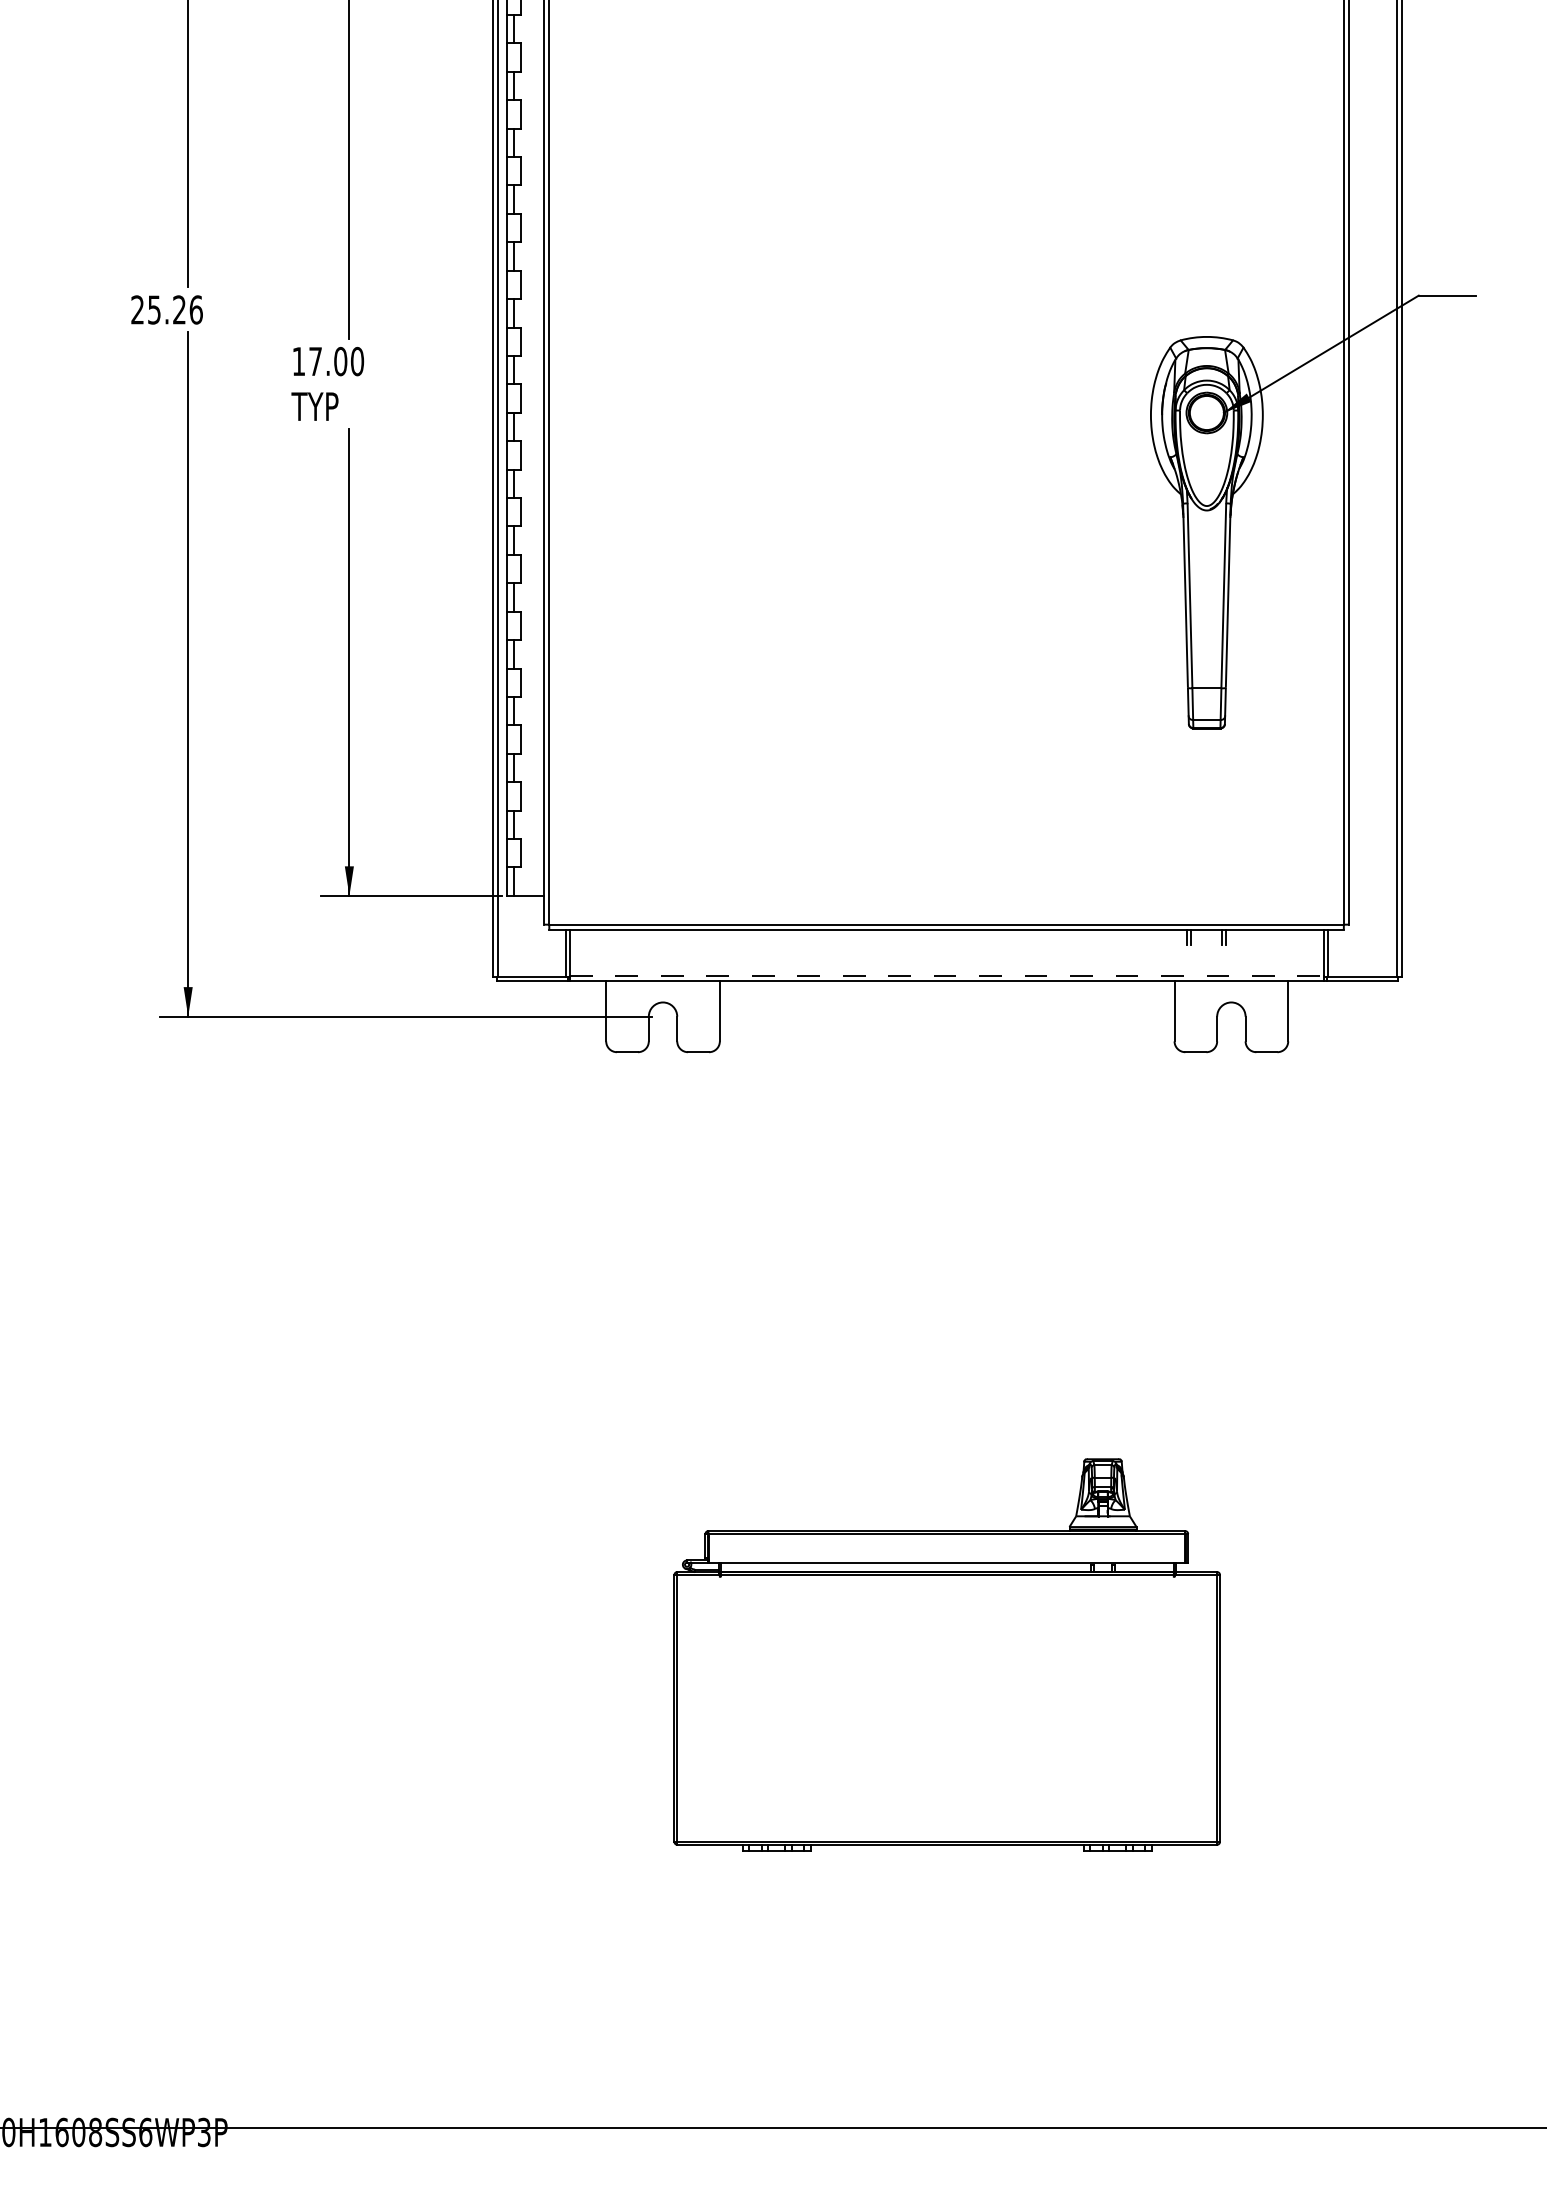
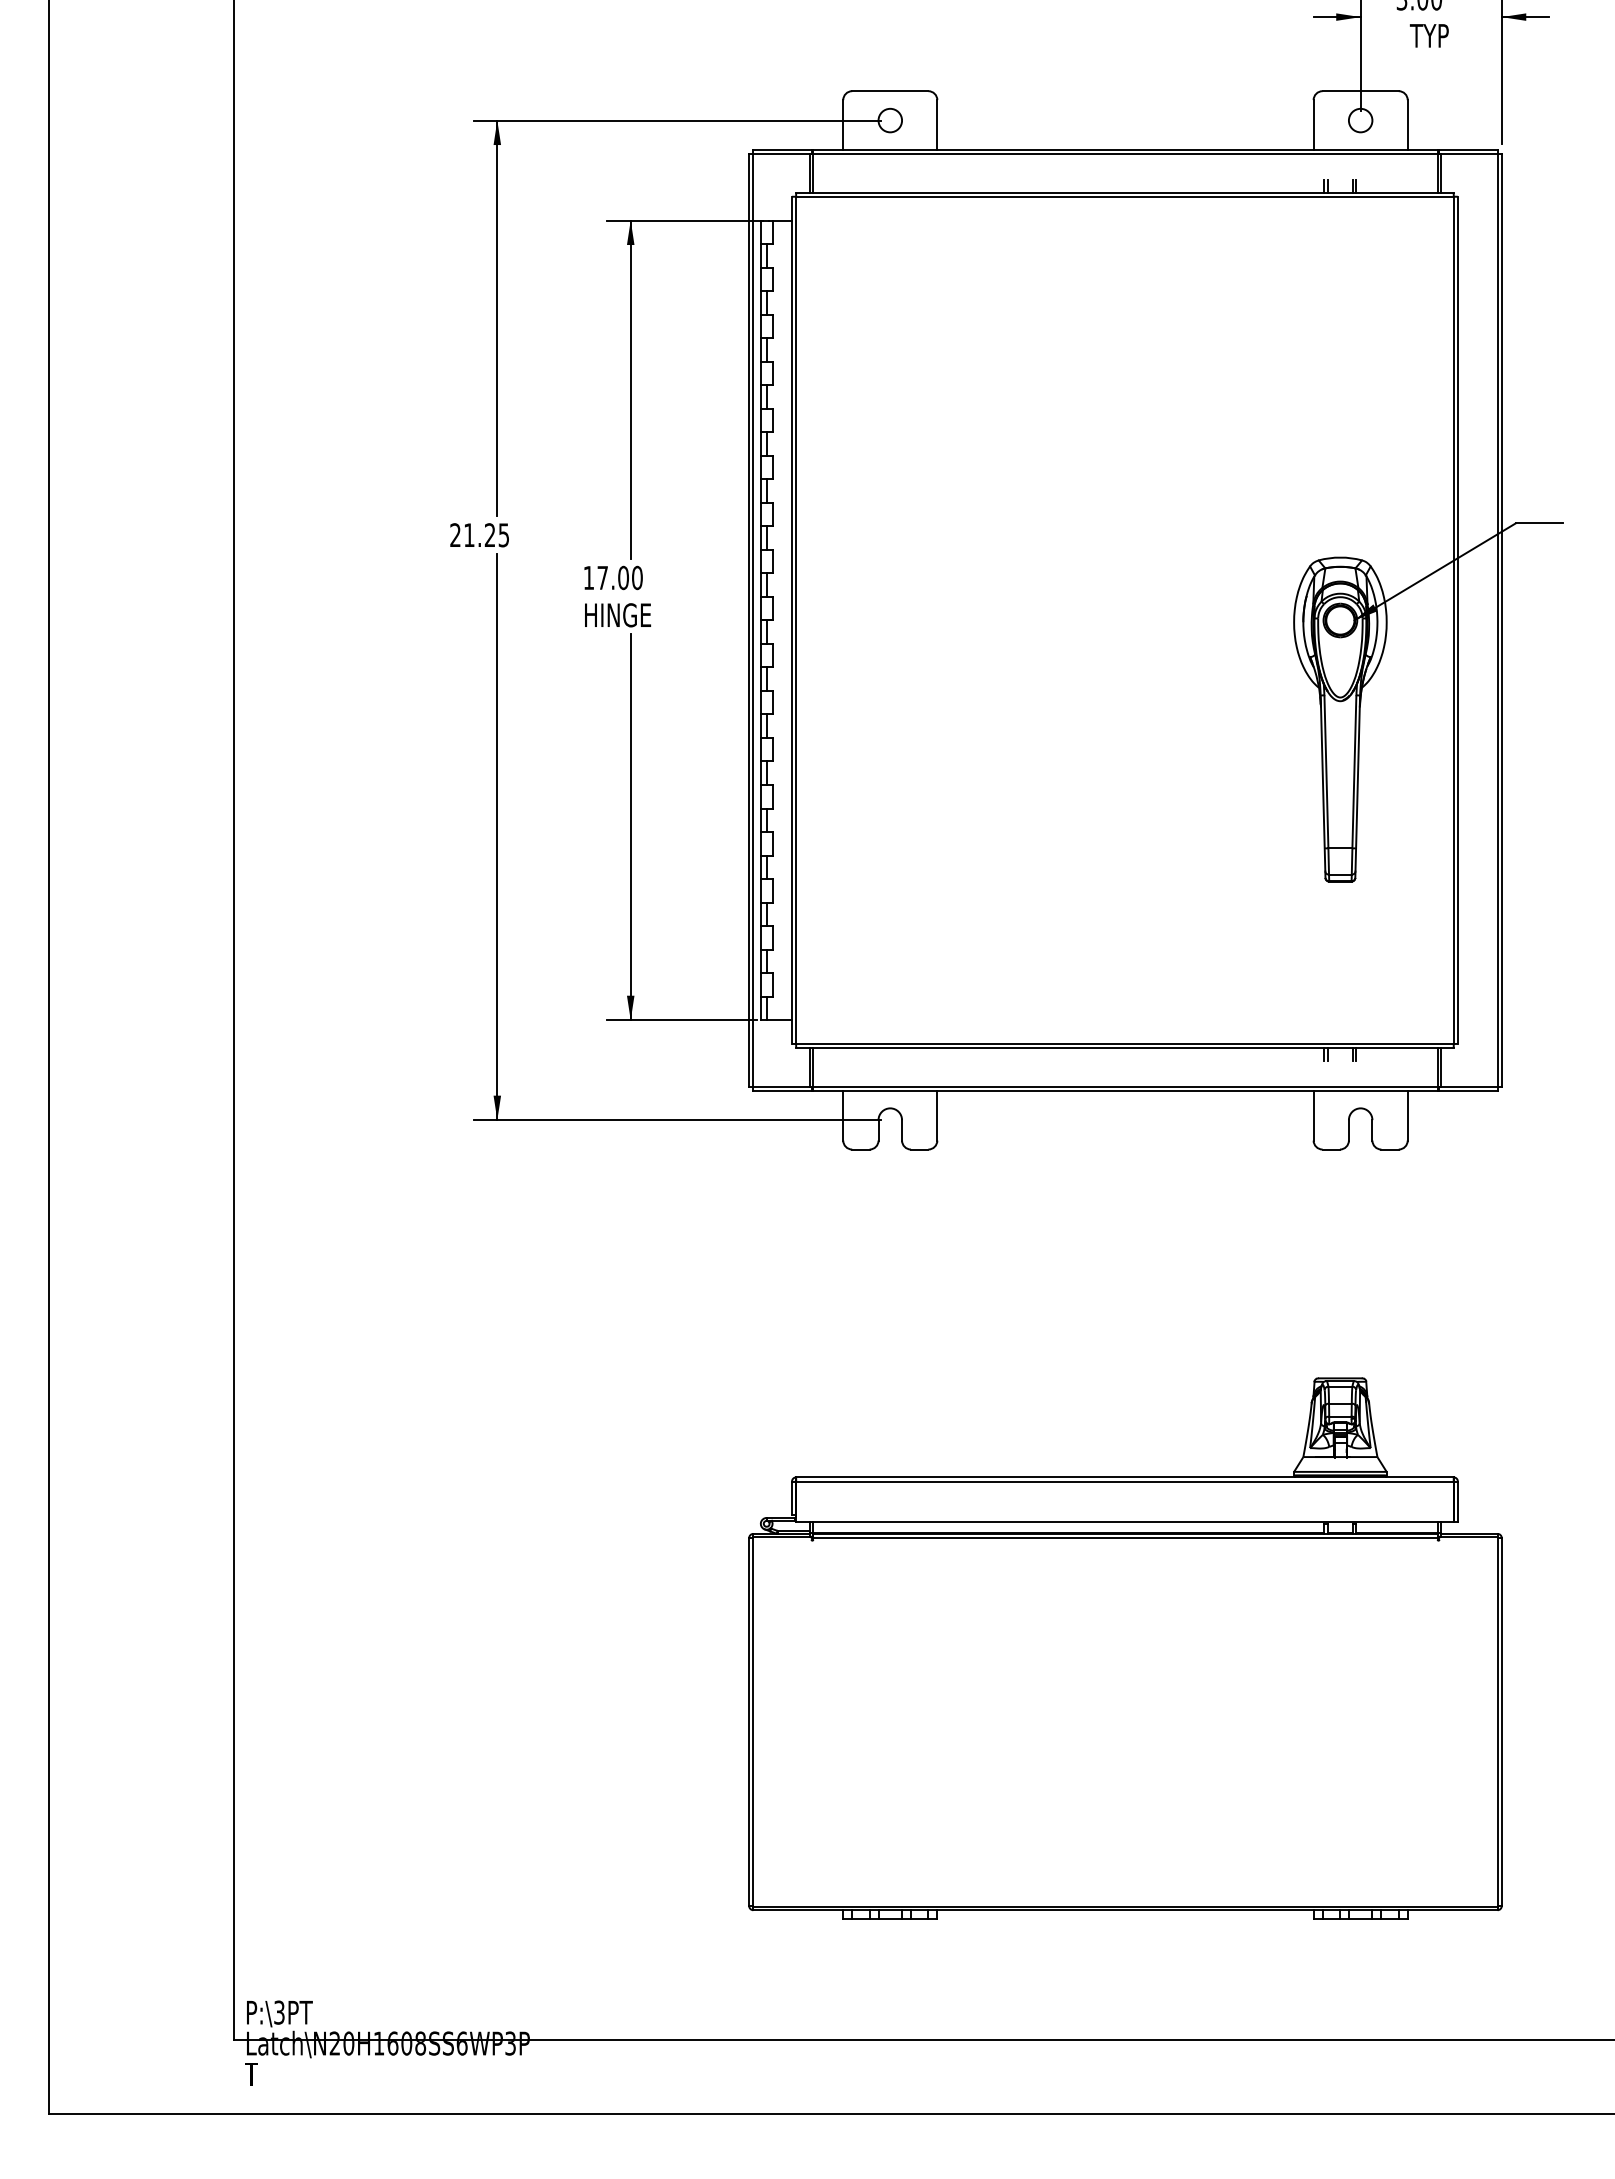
text: (175, 310) -> (486, 535), 25.26 -> 21.25
text: (332, 406) -> (616, 615), TYP -> HINGE
line: (947, 976) -> (1125, 1086), dashed -> solid
part: (947, 1655) -> (1125, 1648), size x1.67

